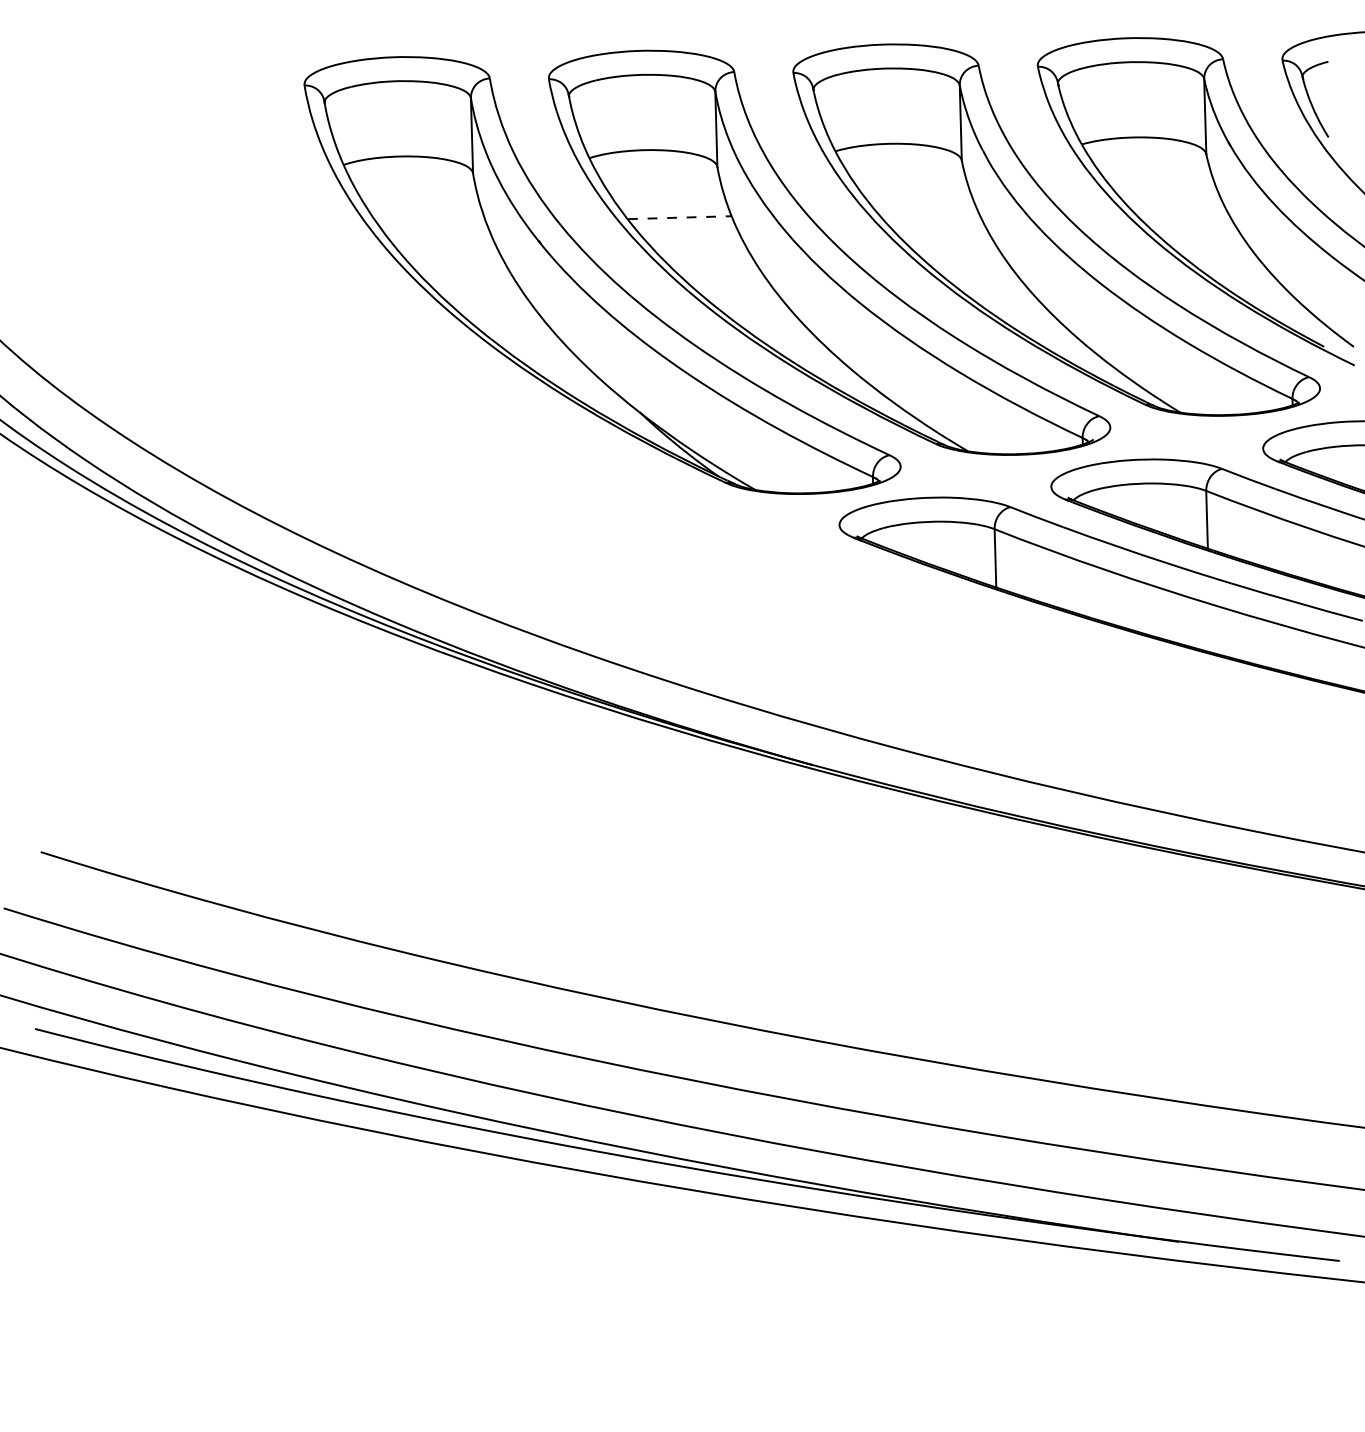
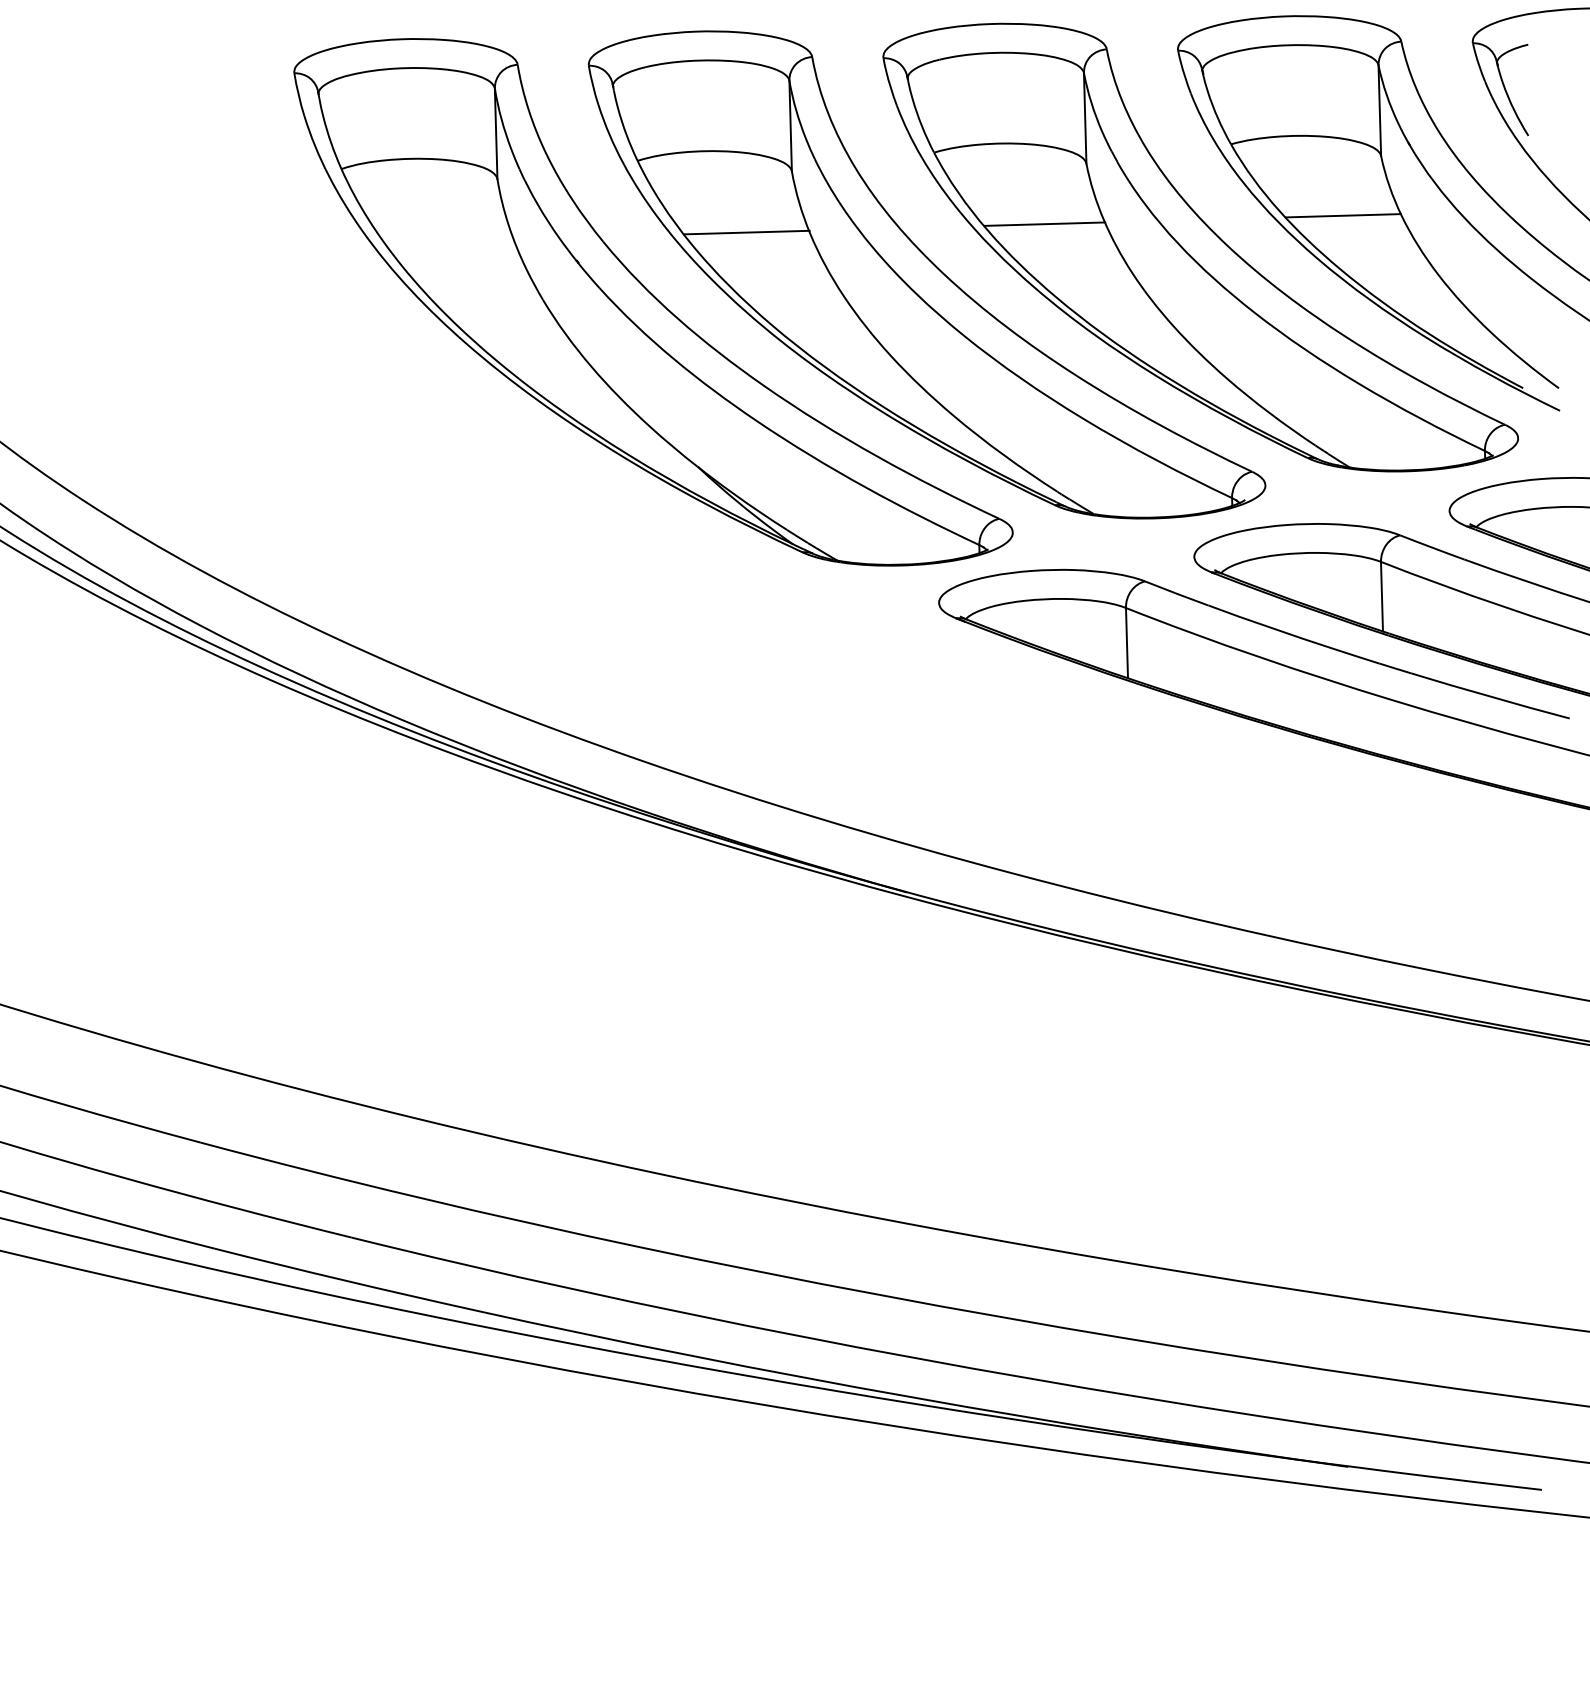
line: (1174, 203) -> (1342, 215), added
line: (927, 210) -> (1045, 223), added
line: (680, 217) -> (747, 232), dashed -> solid

